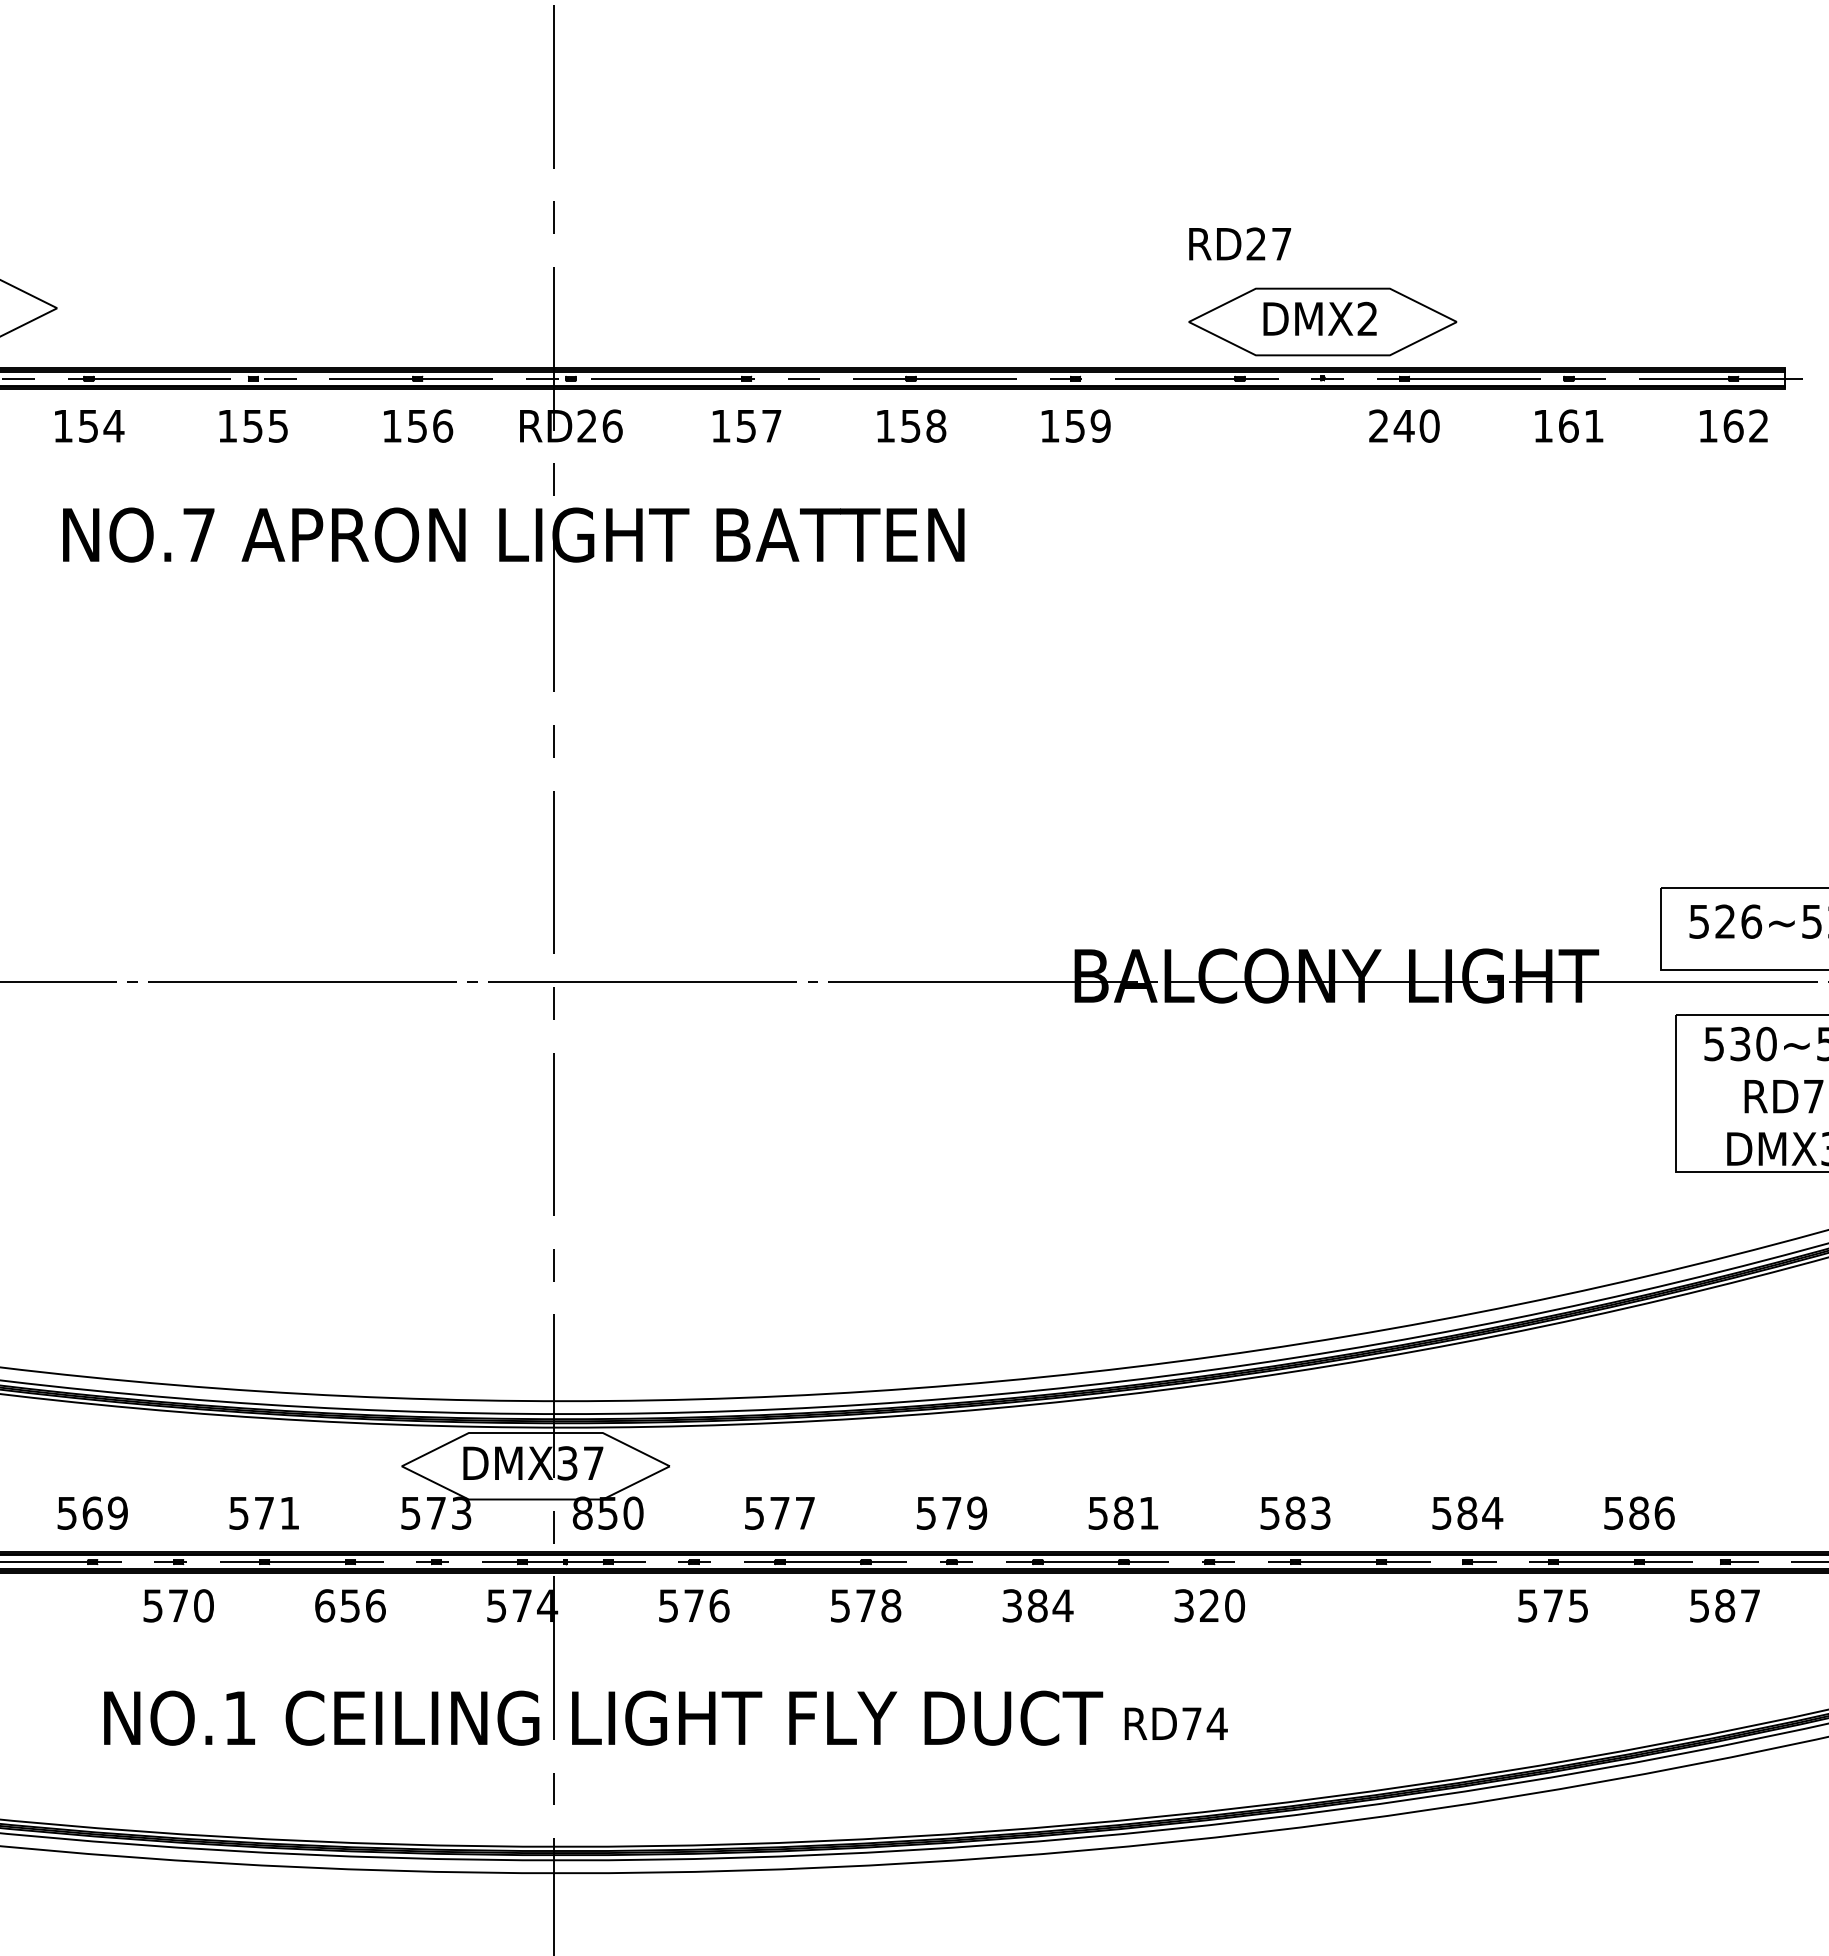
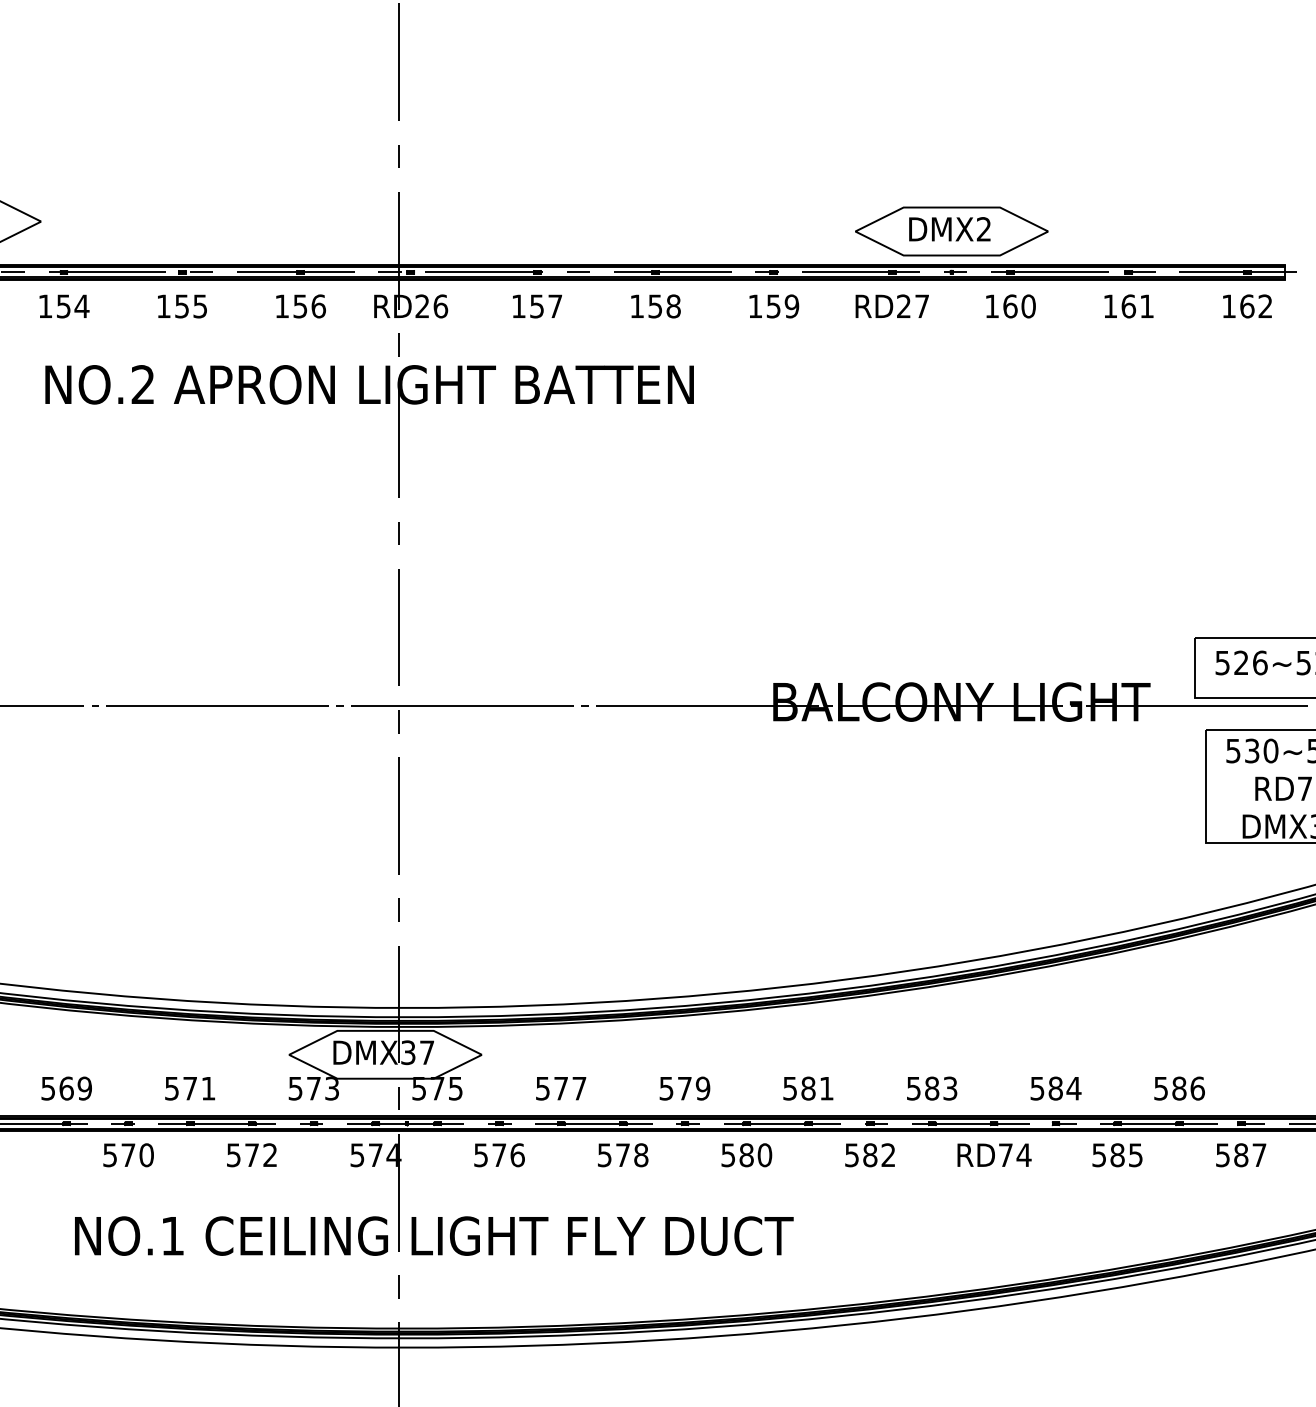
text: (1240, 243) -> (892, 305), moved
text: (1391, 425) -> (1001, 305), 240 -> 160
text: (198, 534) -> (142, 384), NO.7 -> NO.2
text: (607, 1512) -> (437, 1088), 850 -> 575
text: (350, 1605) -> (252, 1154), 656 -> 572
text: (1038, 1605) -> (747, 1154), 384 -> 580
text: (1210, 1605) -> (870, 1154), 320 -> 582
text: (1553, 1605) -> (1117, 1154), 575 -> 585
text: (1175, 1723) -> (994, 1154), moved

